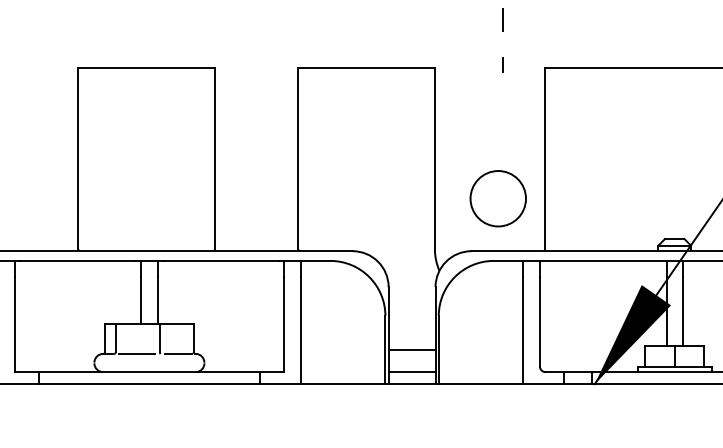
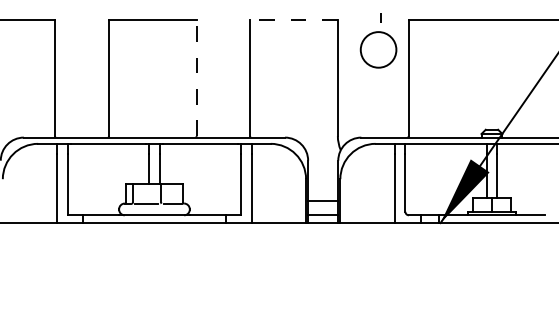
line: (367, 68) -> (294, 20), solid -> dashed
line: (214, 159) -> (196, 78), solid -> dashed
circle: (498, 198) -> (378, 49), moved

